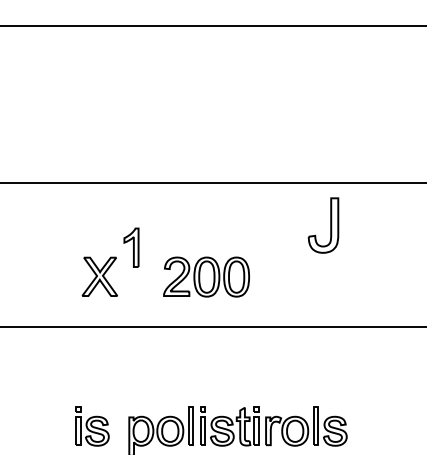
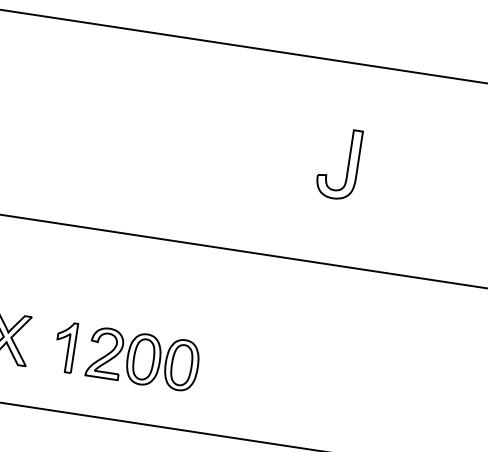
part: (330, 225) -> (347, 164), moved
part: (131, 247) -> (65, 346), moved

